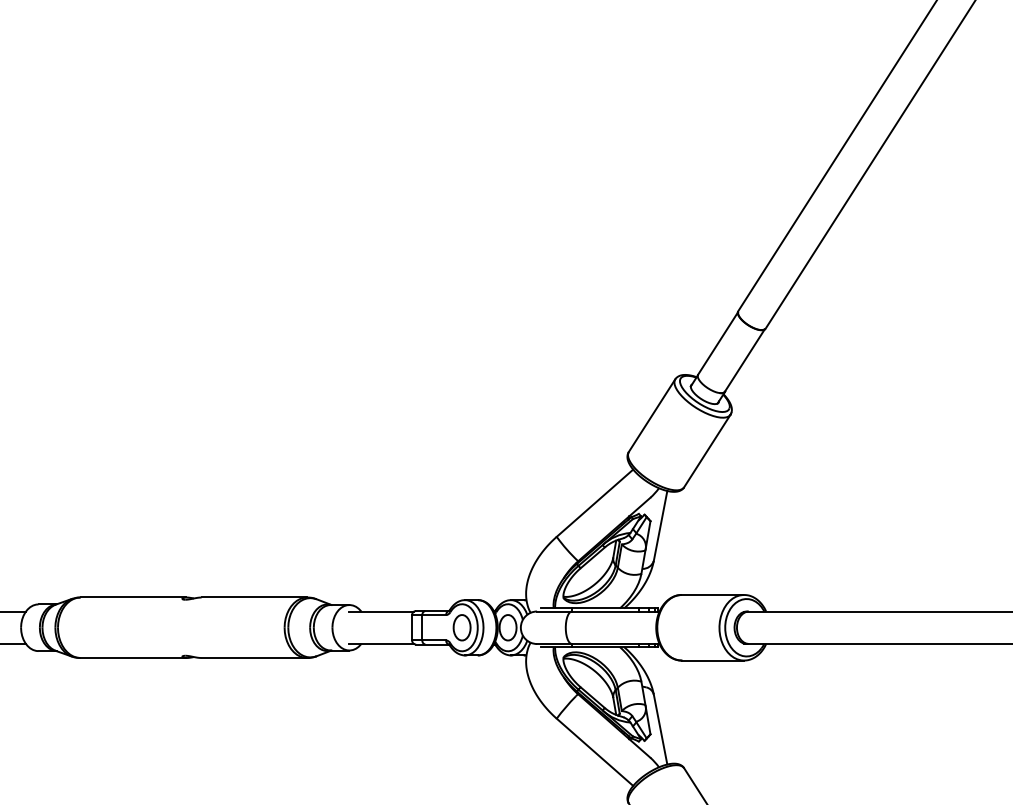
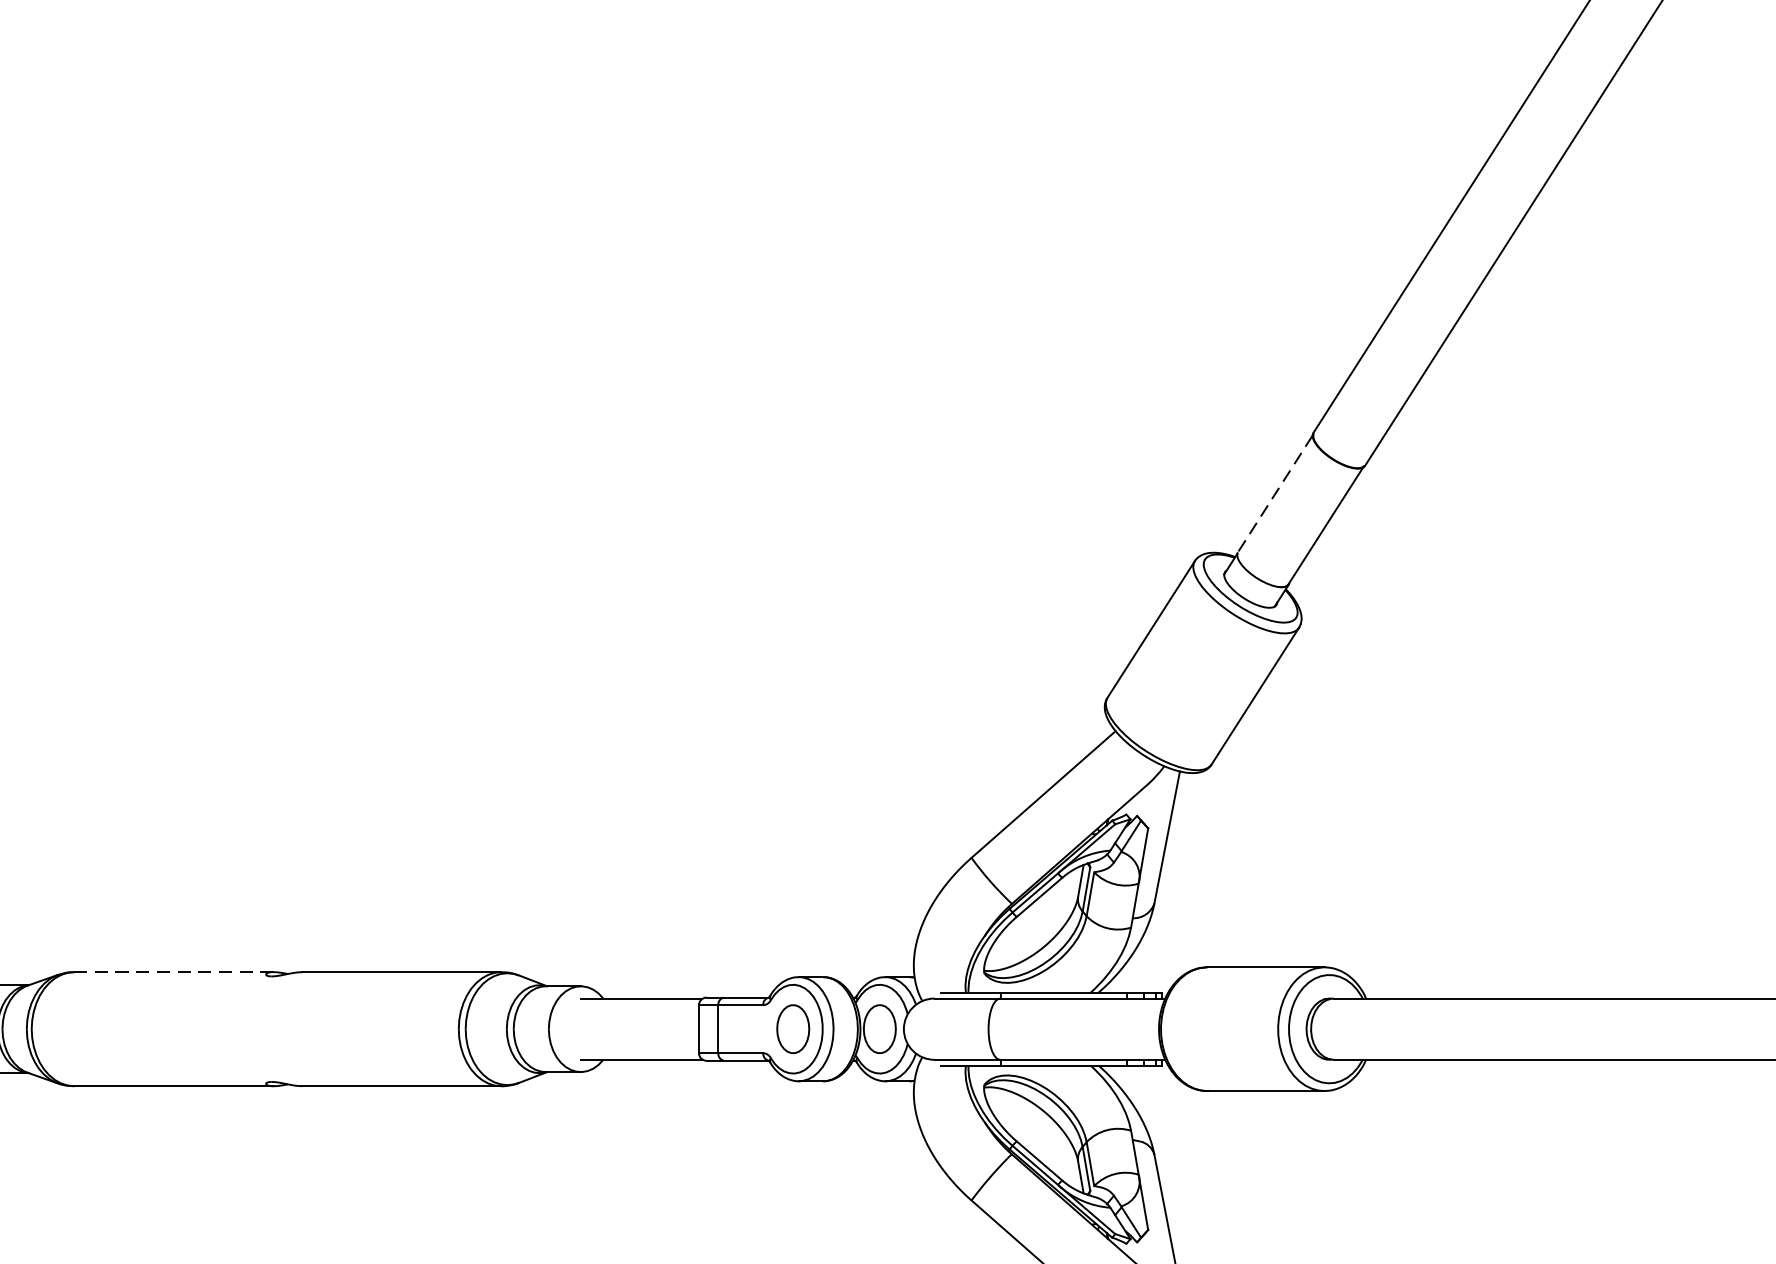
line: (717, 343) -> (1274, 493), solid -> dashed
line: (133, 597) -> (174, 972), solid -> dashed

